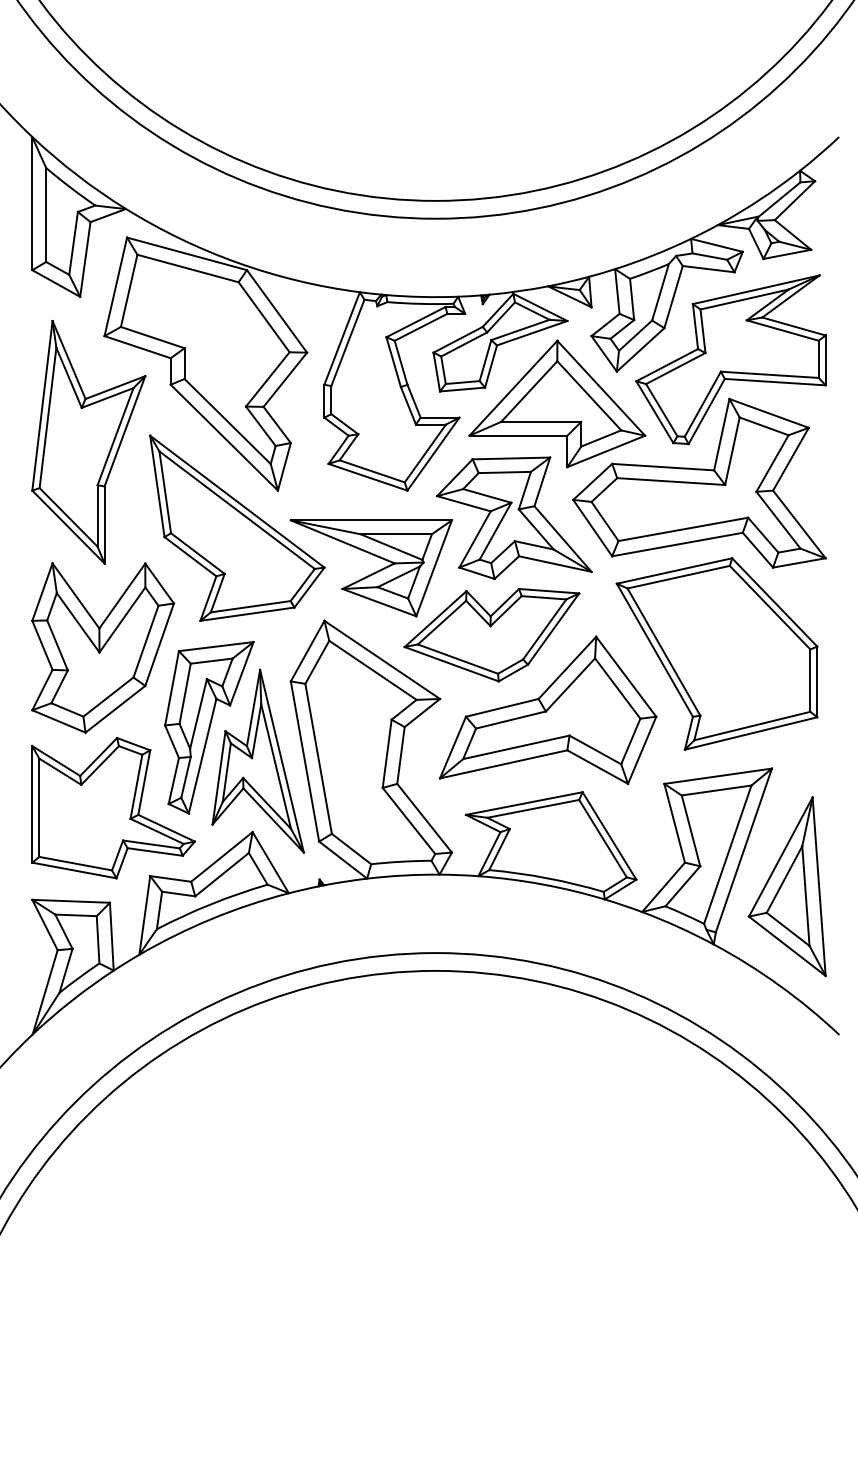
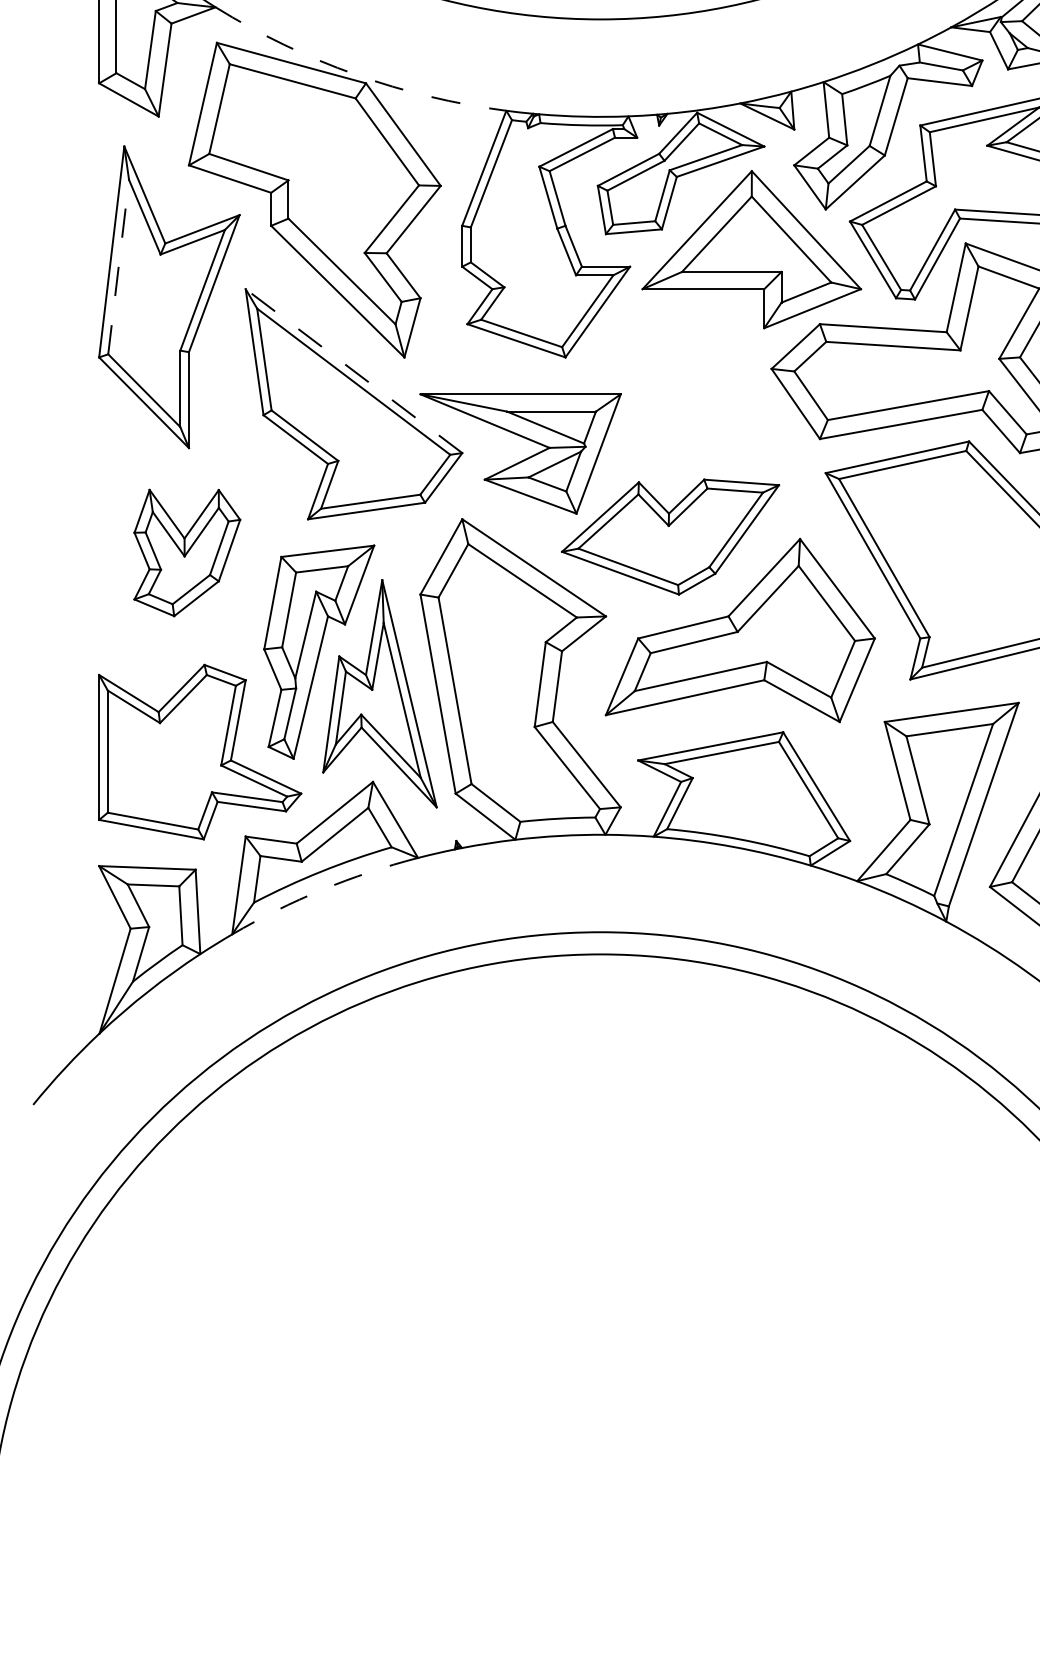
arc: (238, 263) -> (355, 75), solid -> dashed
line: (48, 417) -> (119, 266), solid -> dashed
line: (236, 501) -> (352, 370), solid -> dashed
part: (514, 517) -> (698, 390), removed
part: (103, 647) -> (187, 552), size x0.6
arc: (212, 918) -> (323, 889), solid -> dashed

